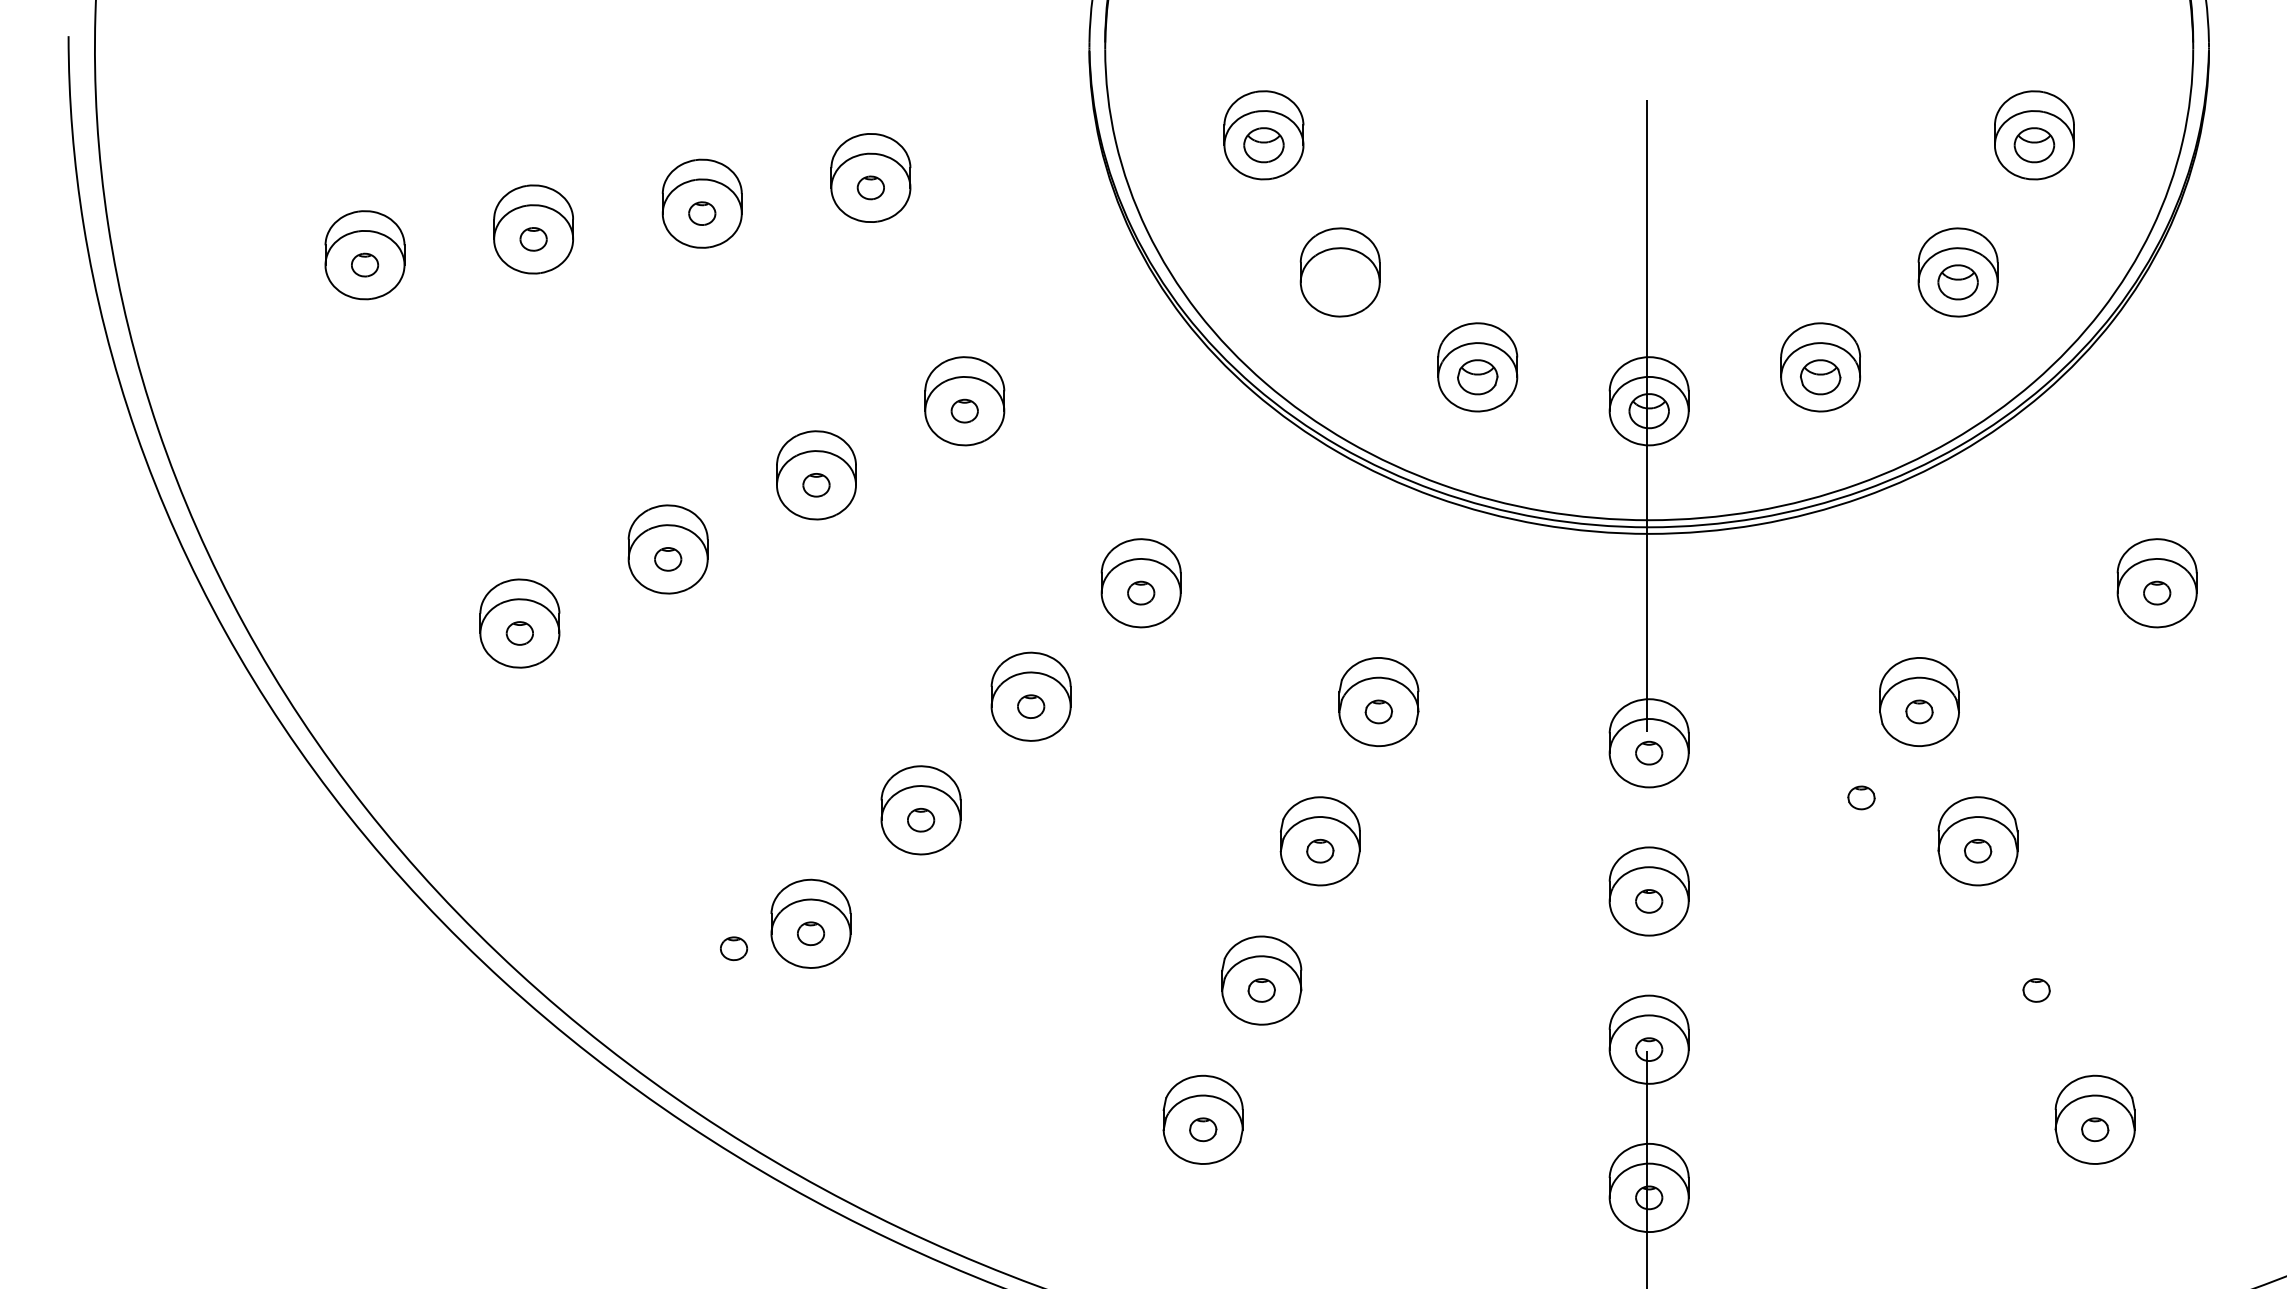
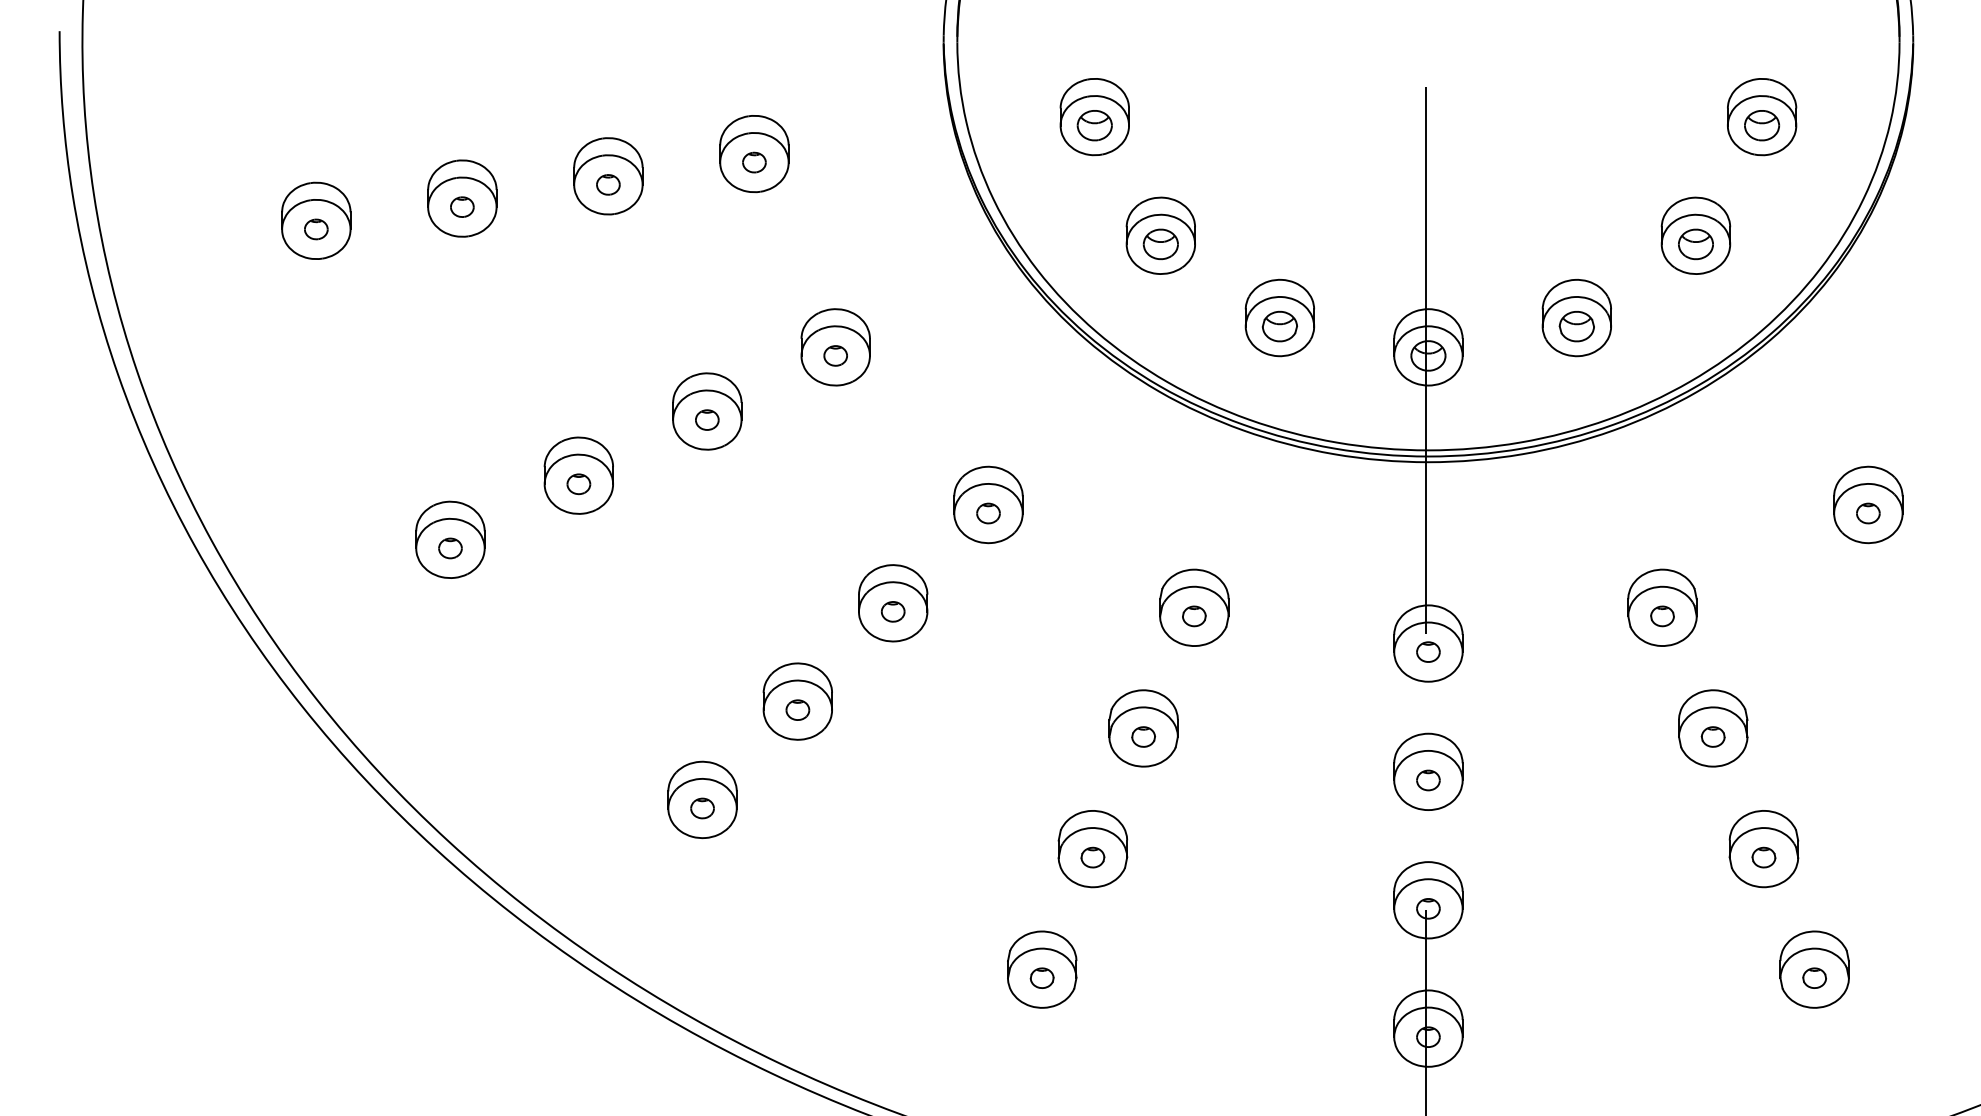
part: (1339, 282) -> (1160, 244), added
part: (1861, 797) -> (1612, 690), removed
part: (734, 948) -> (636, 821), removed
part: (2036, 980) -> (1763, 848), added

